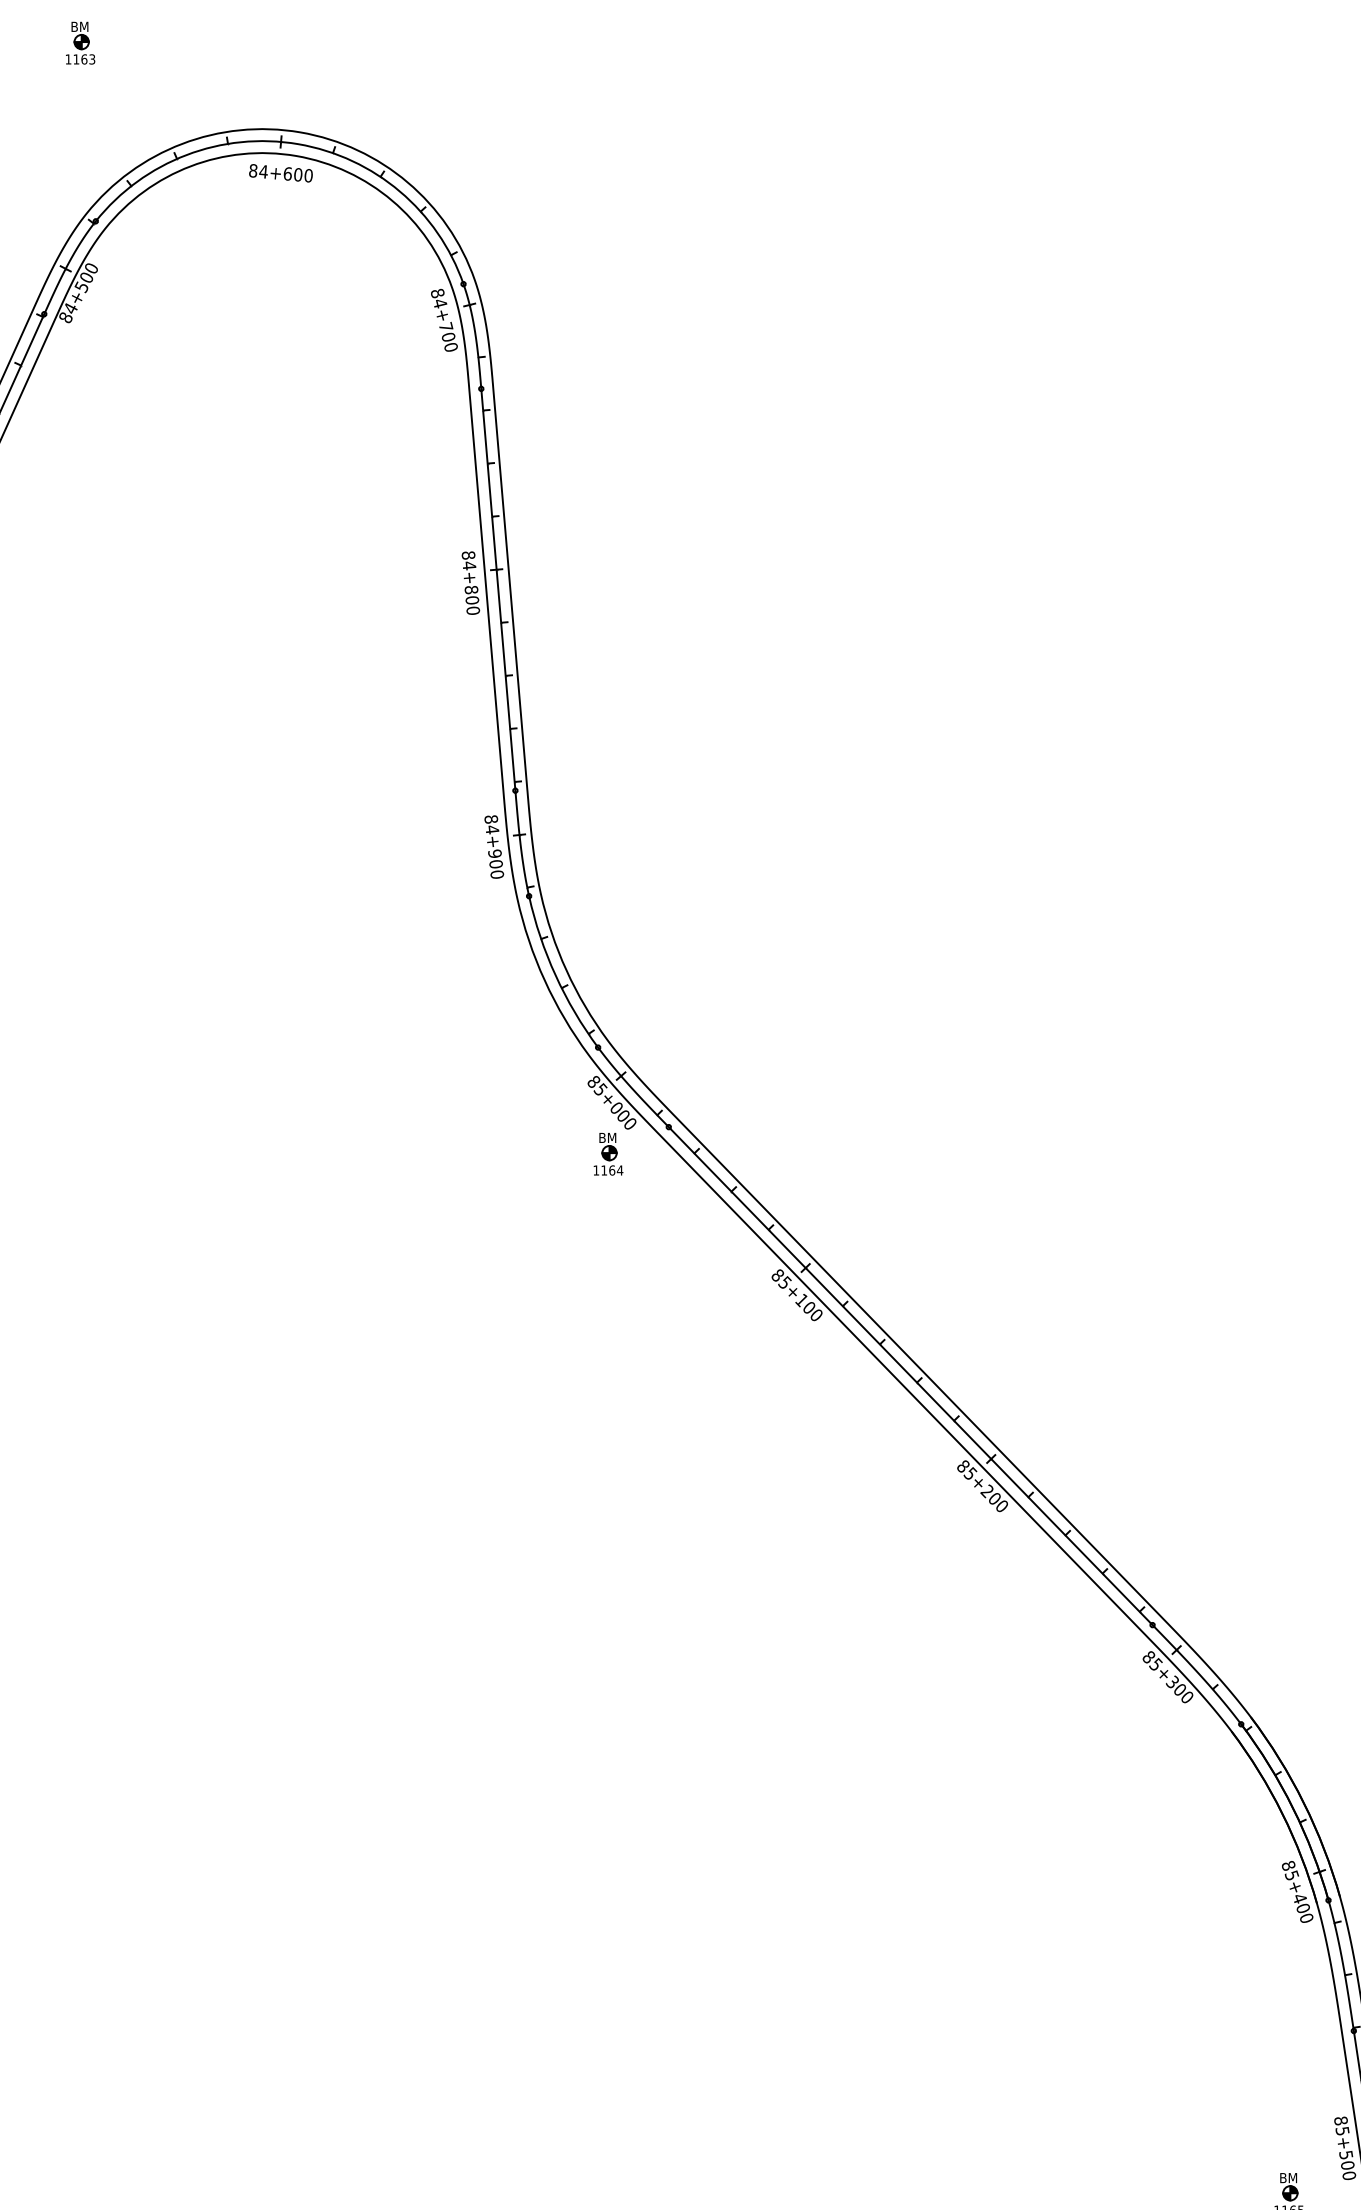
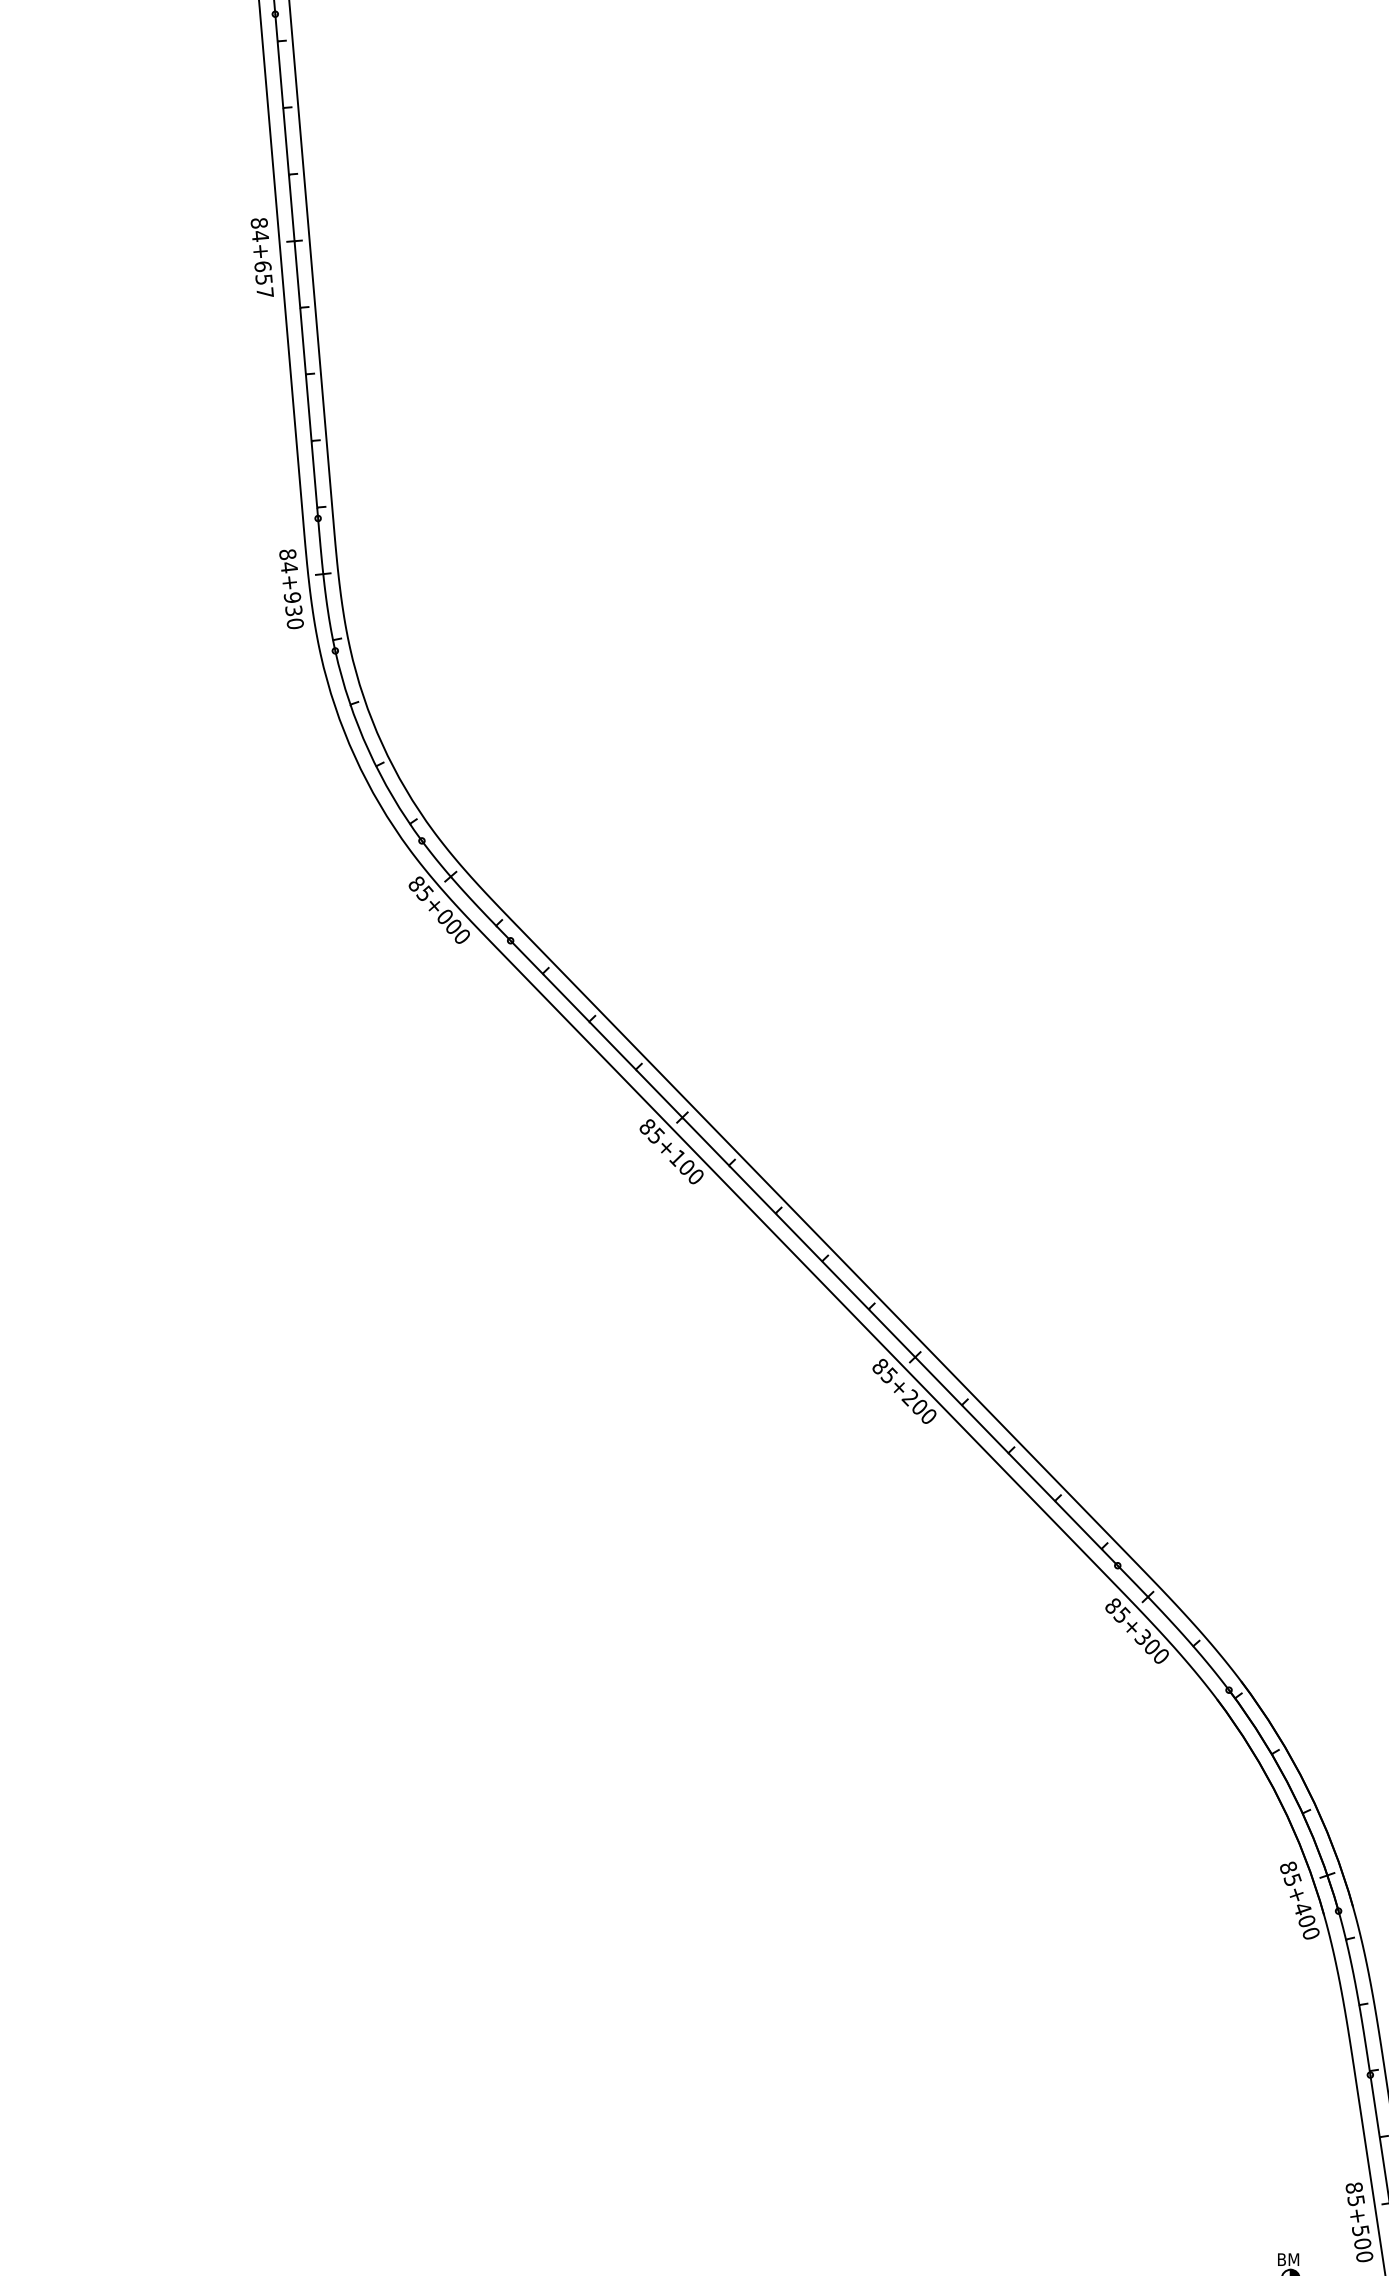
text: (472, 600) -> (264, 279), 84+800 -> 84+657
text: (495, 864) -> (293, 611), 84+900 -> 84+930
part: (608, 1154) -> (434, 975), removed

